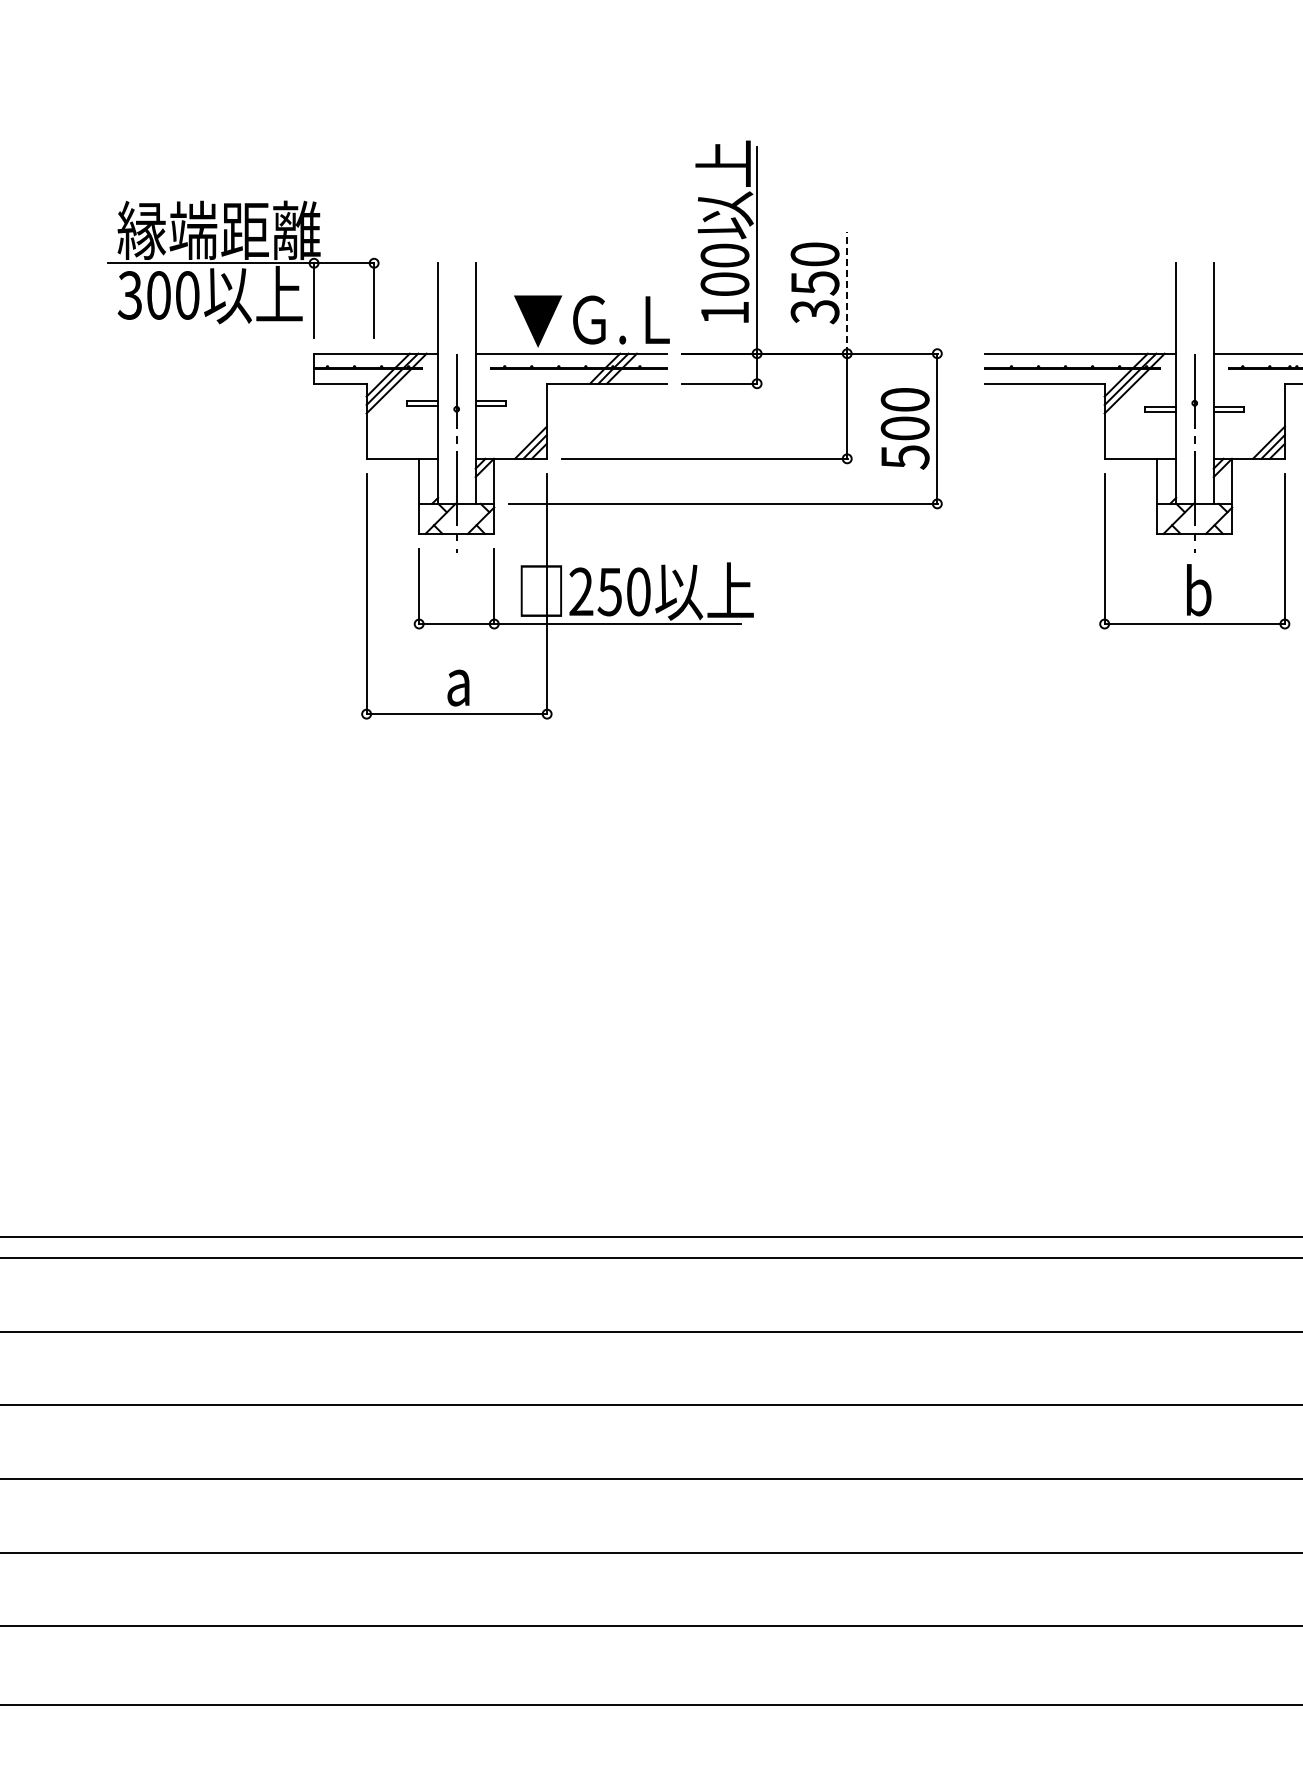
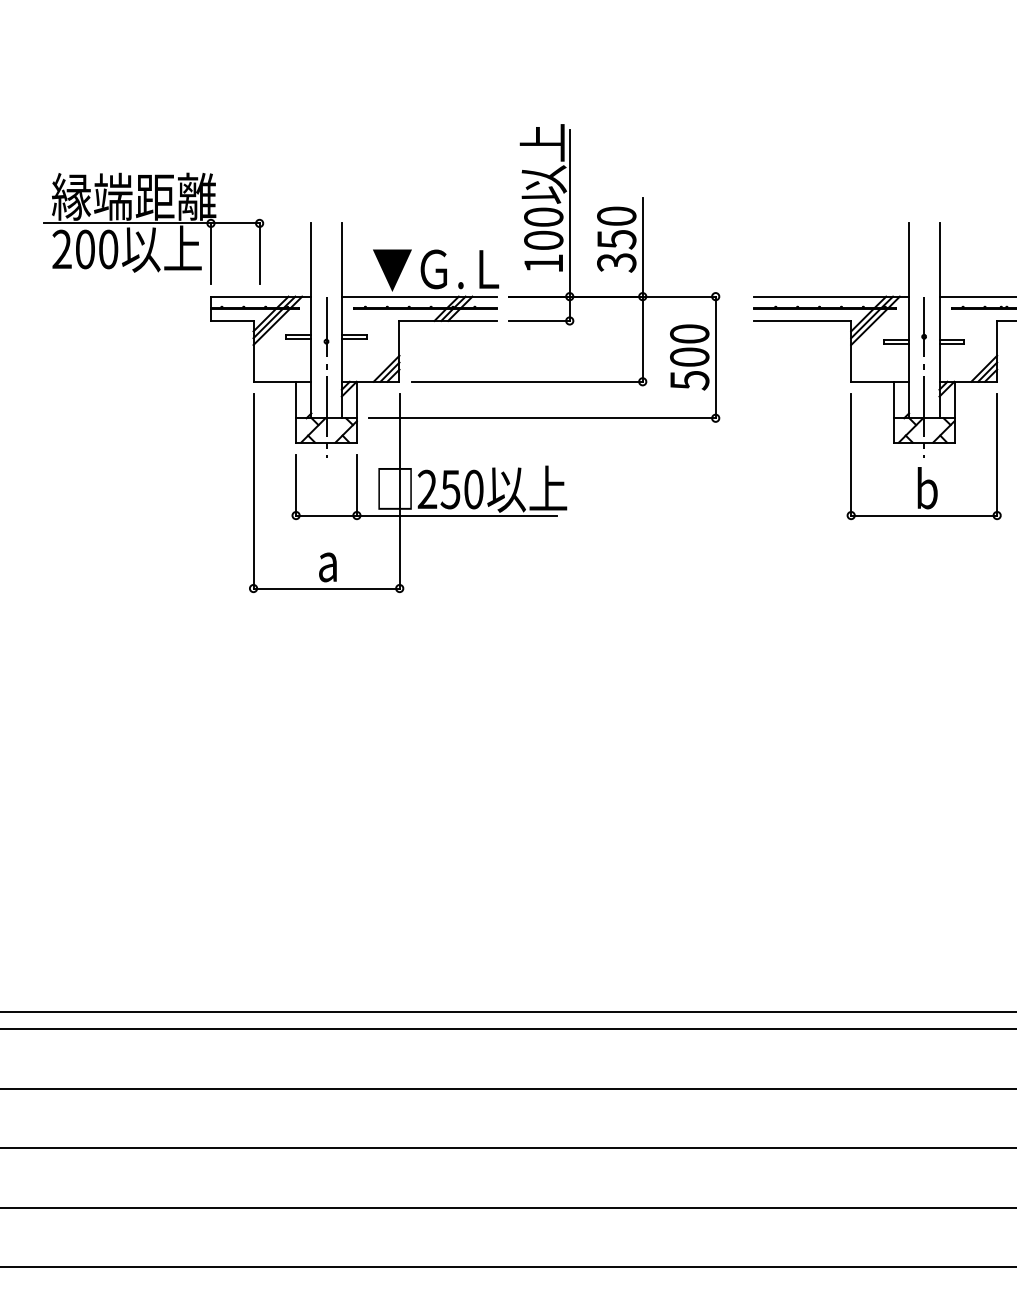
line: (847, 292) -> (642, 247), dashed -> solid
text: (129, 295) -> (61, 249), 300 -> 200

